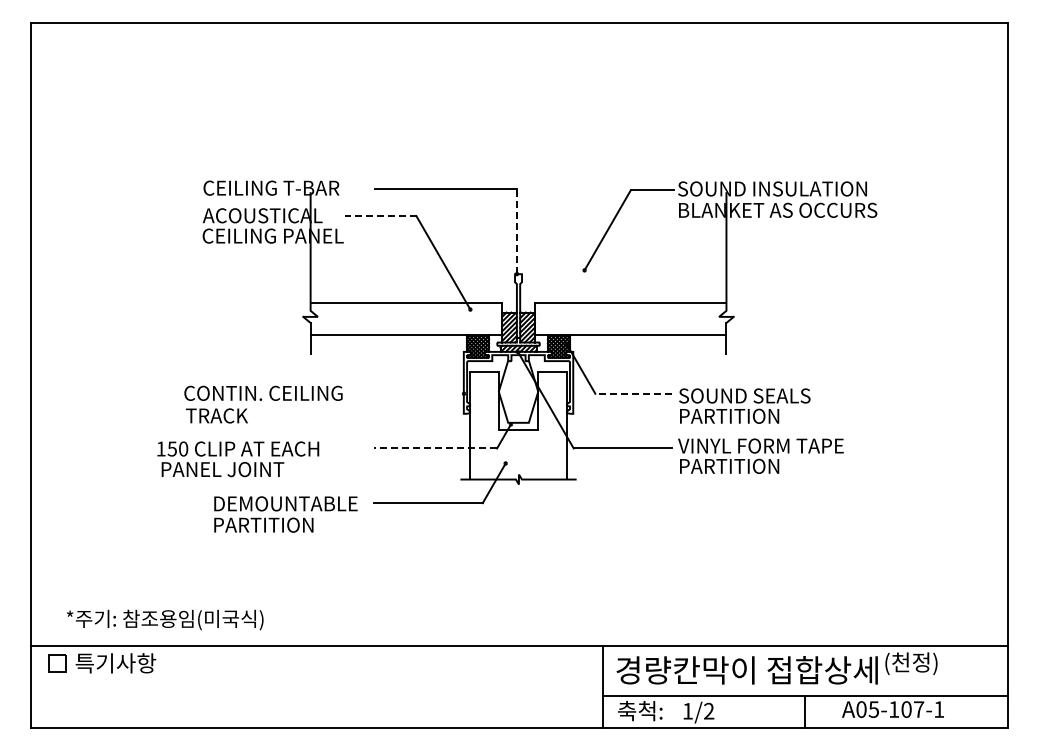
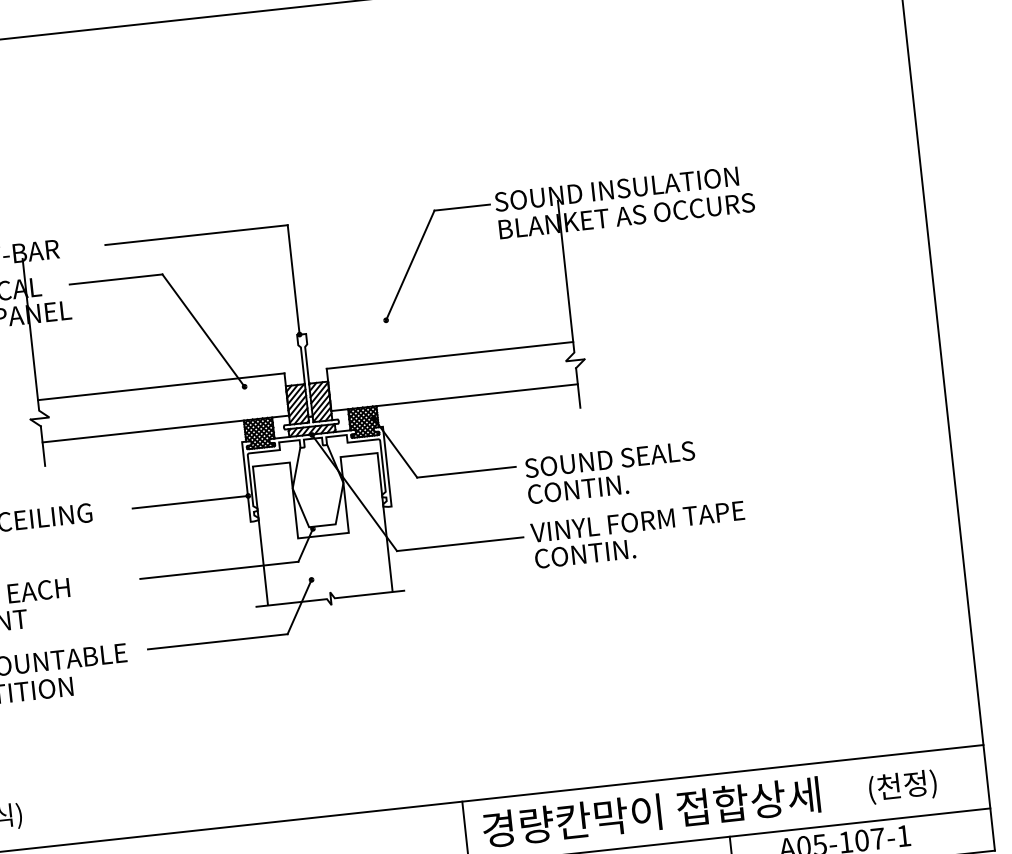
line: (380, 216) -> (115, 279), dashed -> solid
line: (516, 231) -> (293, 279), dashed -> solid
line: (419, 393) -> (190, 501), added
line: (633, 393) -> (466, 471), dashed -> solid
text: (729, 415) -> (592, 486), PARTITION -> CONTIN.
line: (435, 448) -> (219, 570), dashed -> solid
text: (729, 465) -> (599, 551), PARTITION -> CONTIN.
text: (911, 663) -> (902, 786), moved

